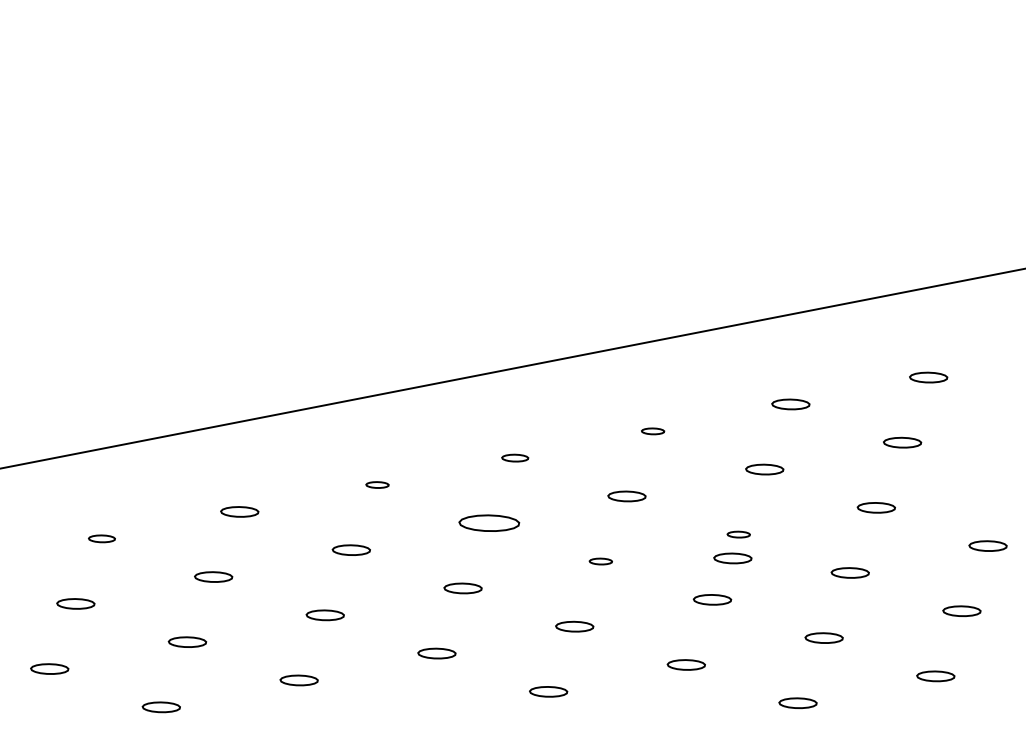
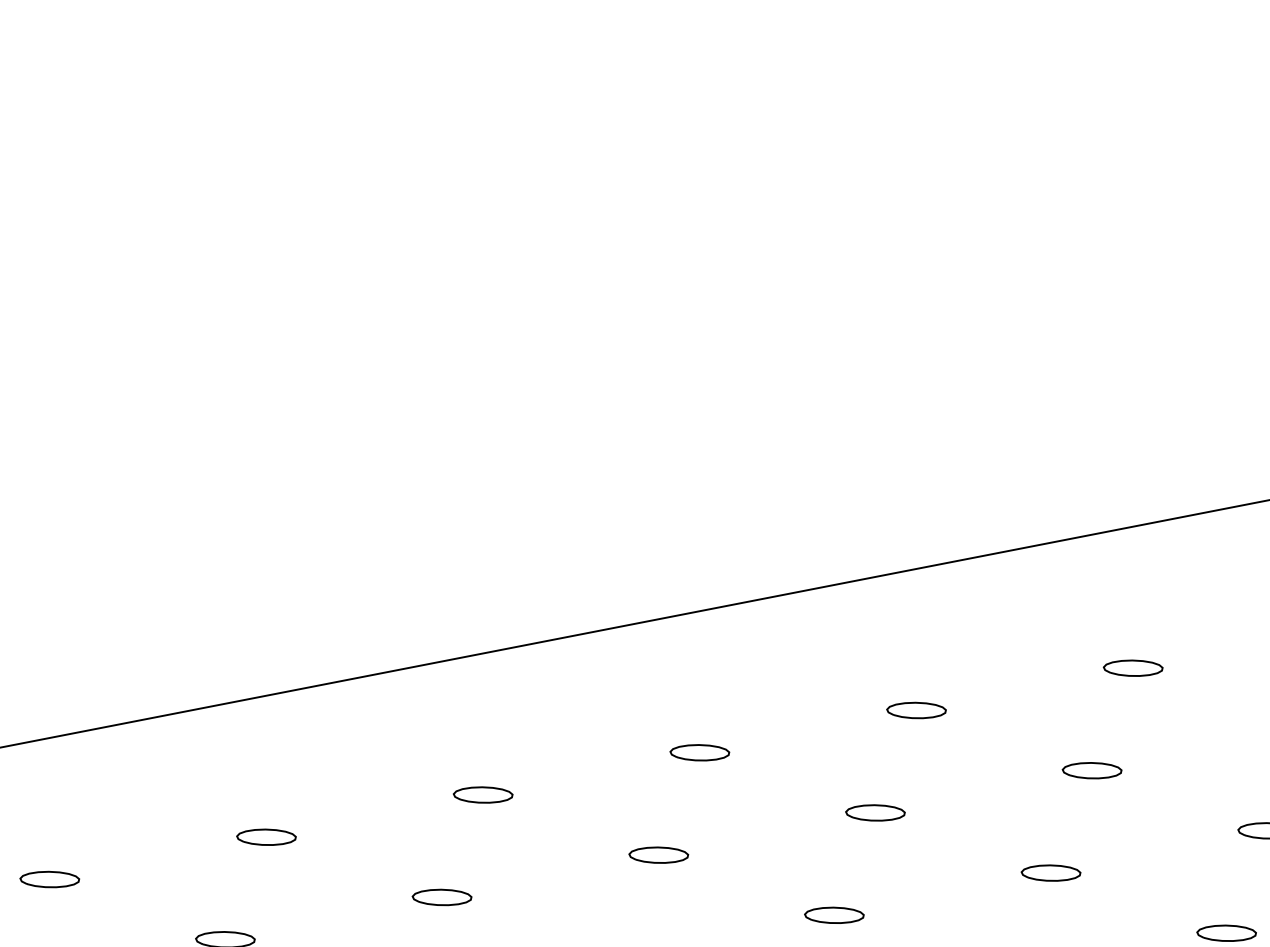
part: (652, 431) -> (915, 710), size x1.67
part: (514, 457) -> (698, 751), size x1.43
part: (377, 484) -> (483, 794), size x1.67
part: (488, 523) -> (657, 855), size x0.62
part: (738, 534) -> (1050, 872), size x1.67
part: (101, 538) -> (49, 879), size x1.43
part: (732, 558) -> (1041, 910), removed
part: (600, 561) -> (833, 915), size x1.67

